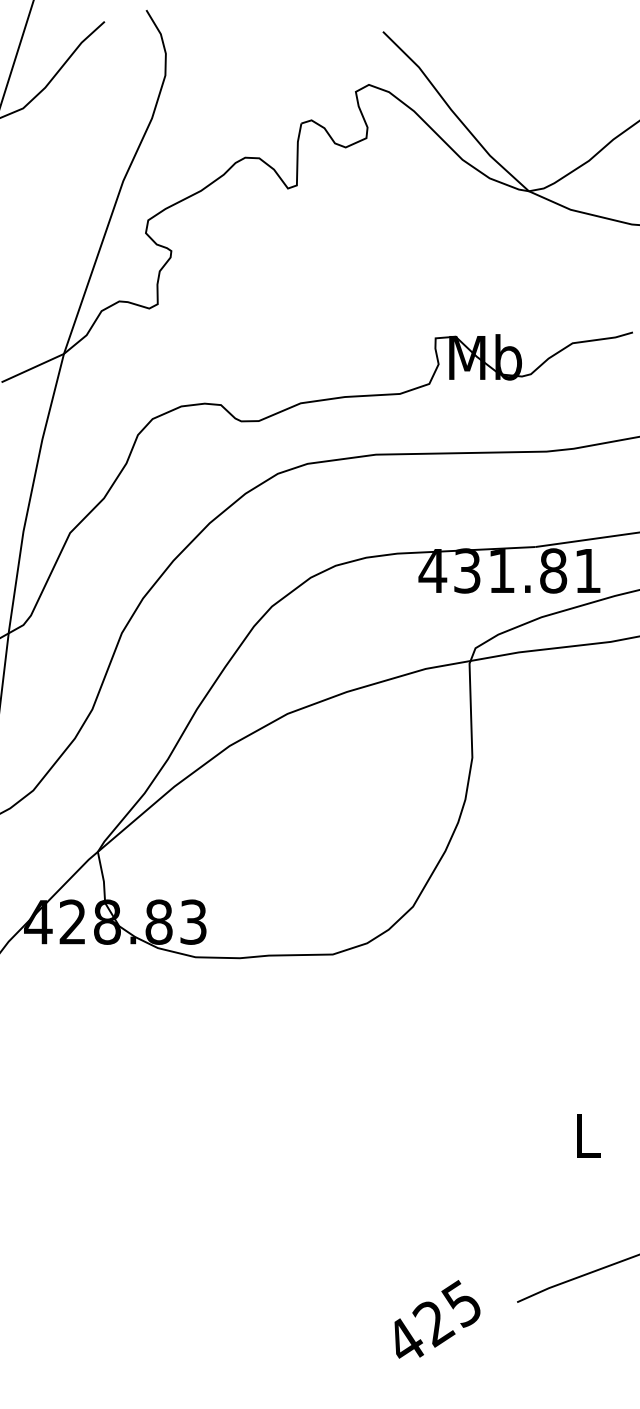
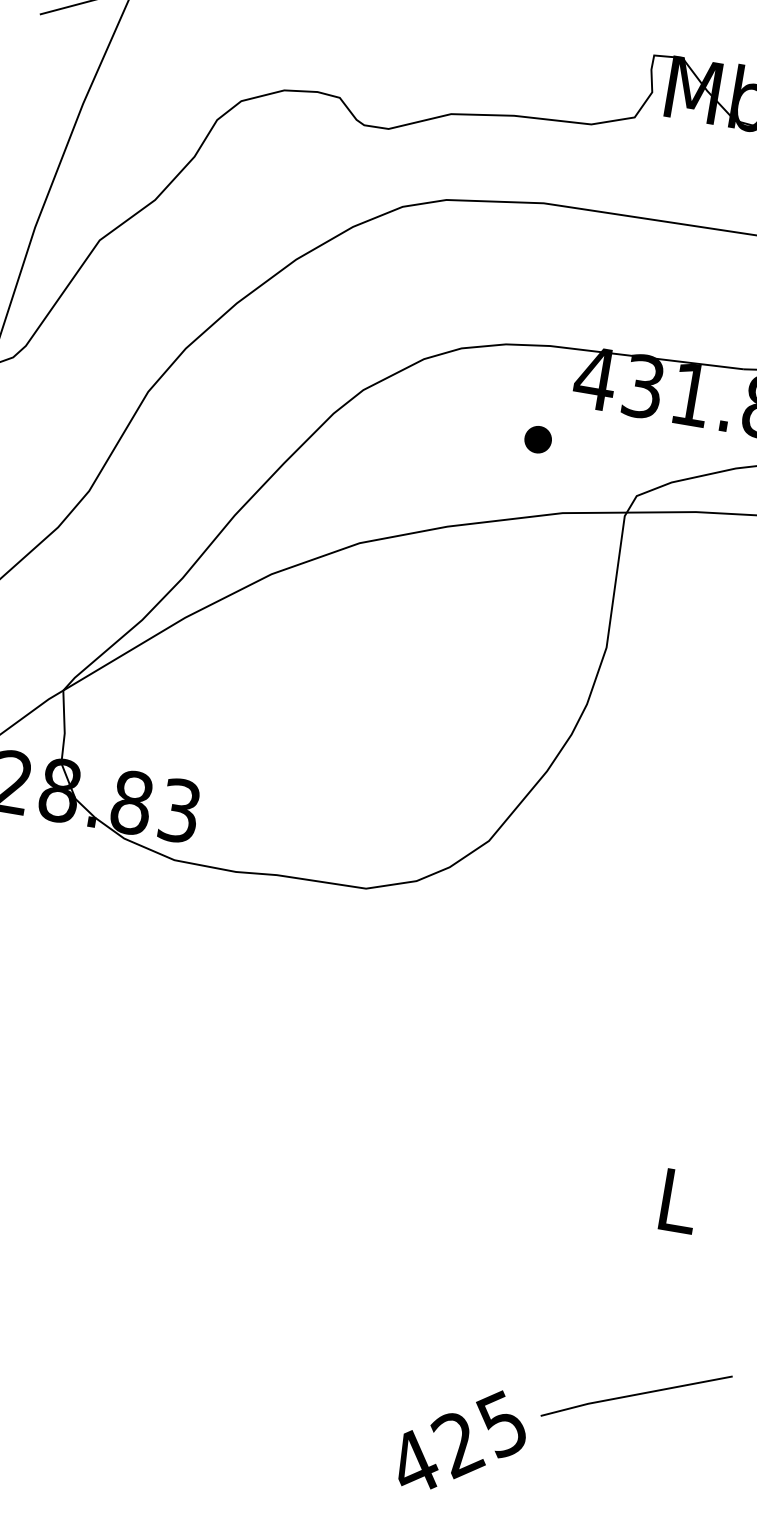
part: (399, 620) -> (537, 439), added
text: (437, 1319) -> (464, 1440), moved

